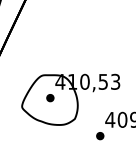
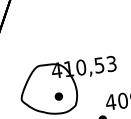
part: (50, 98) -> (59, 96), moved

